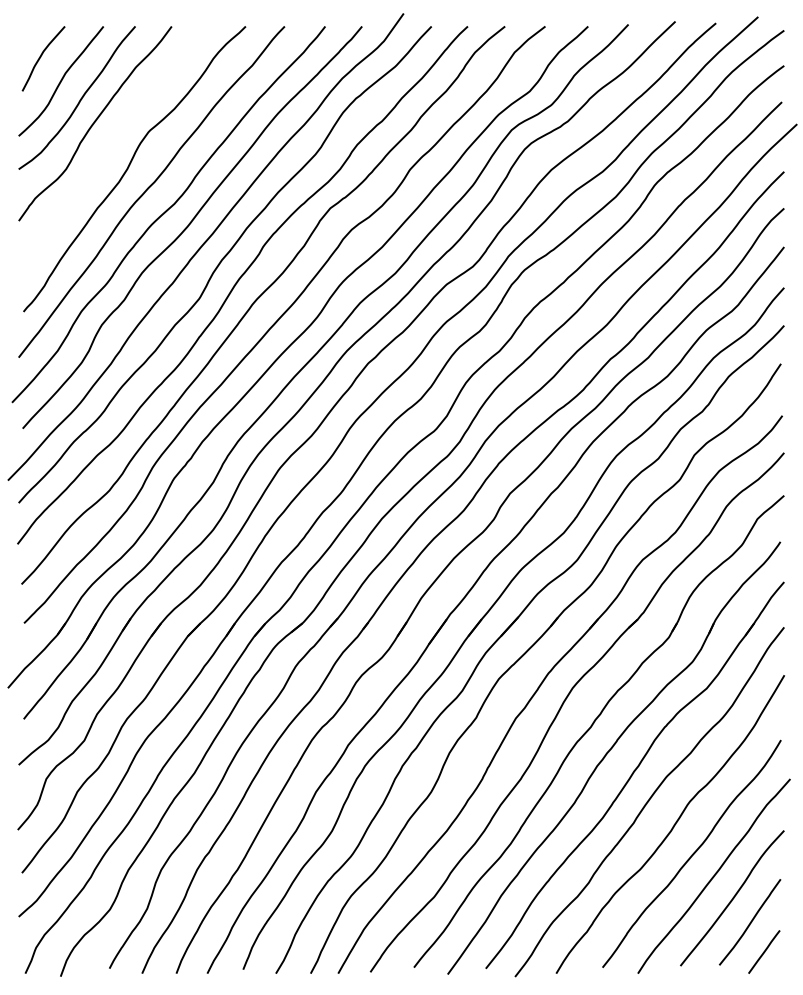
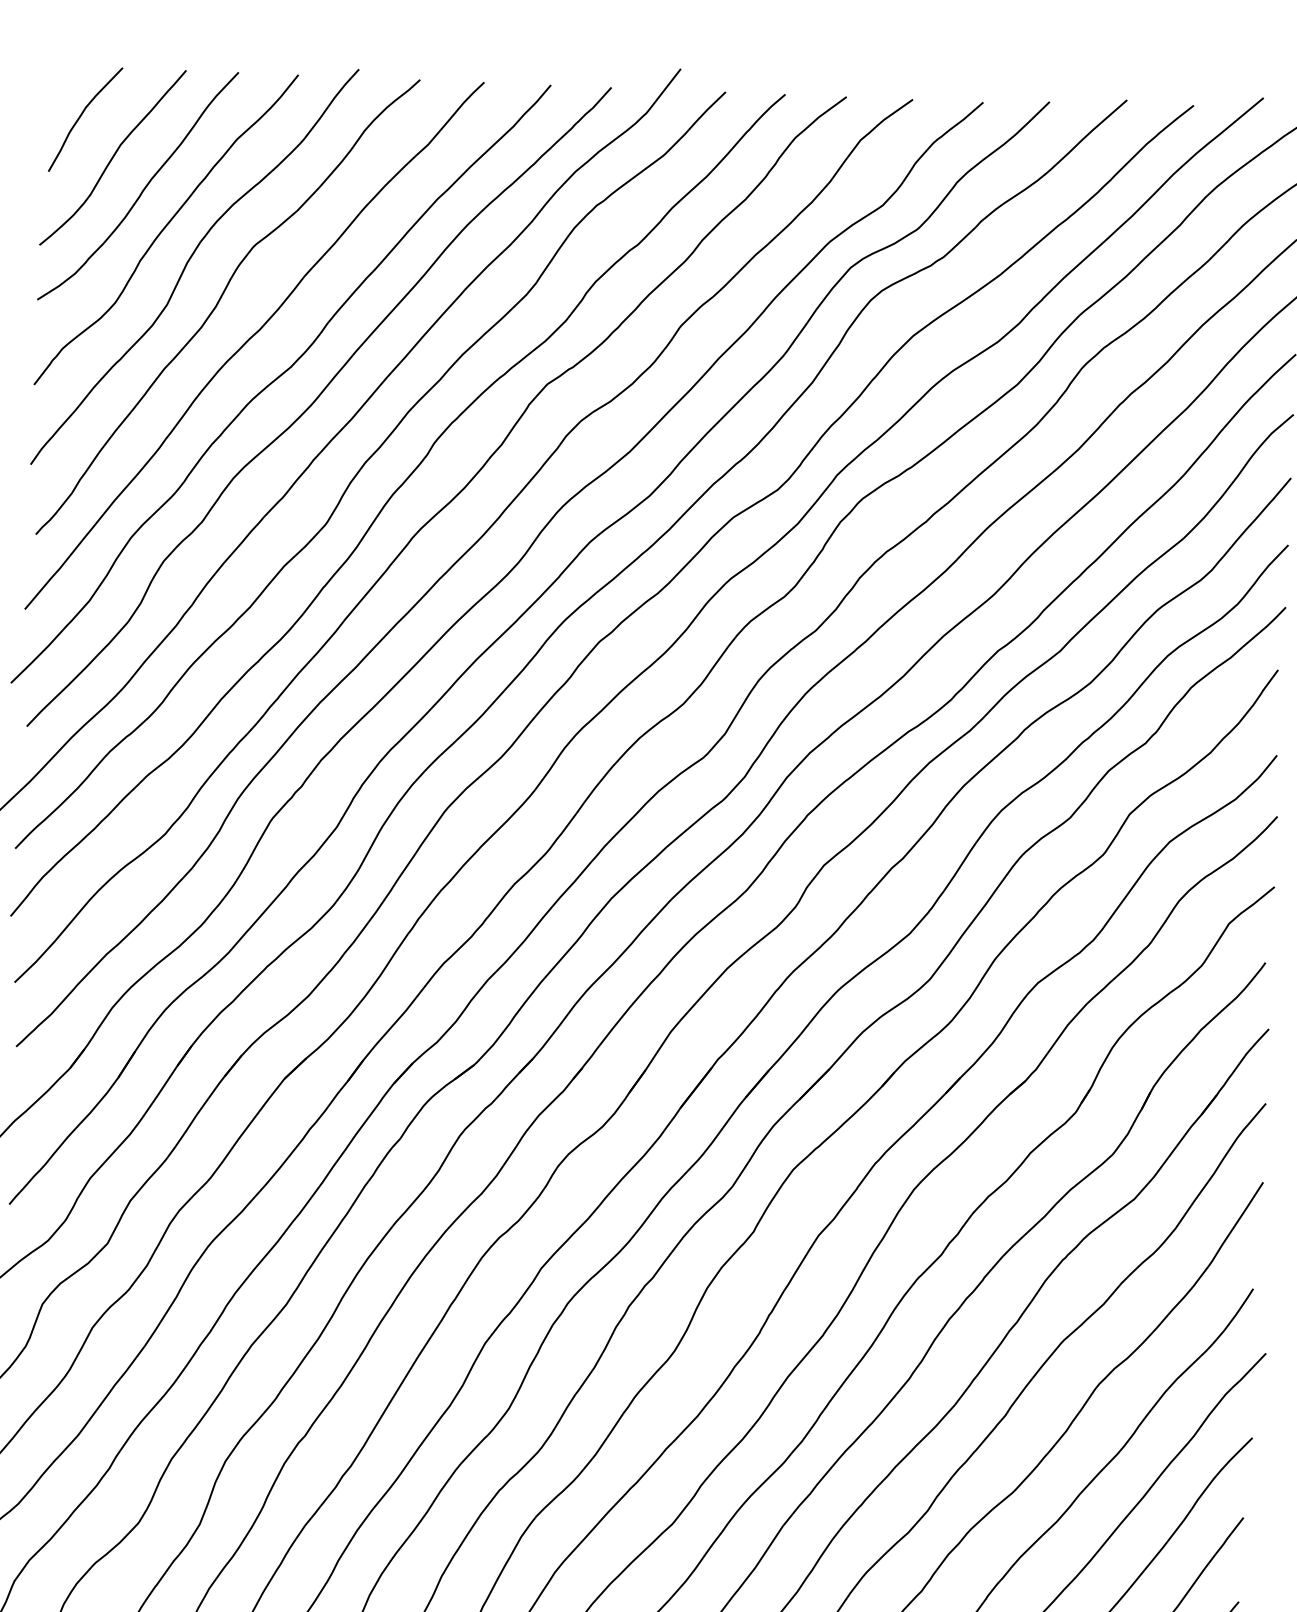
curve: (109, 144) -> (188, 264), added

